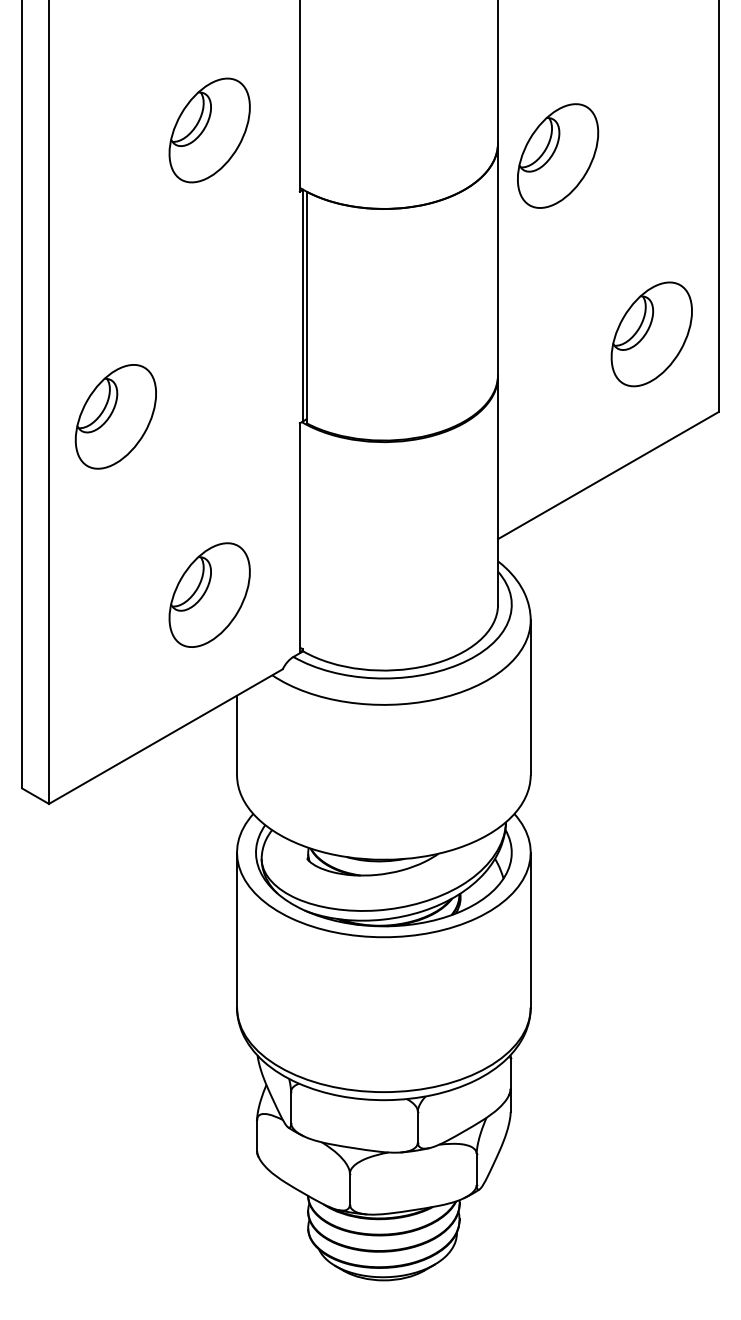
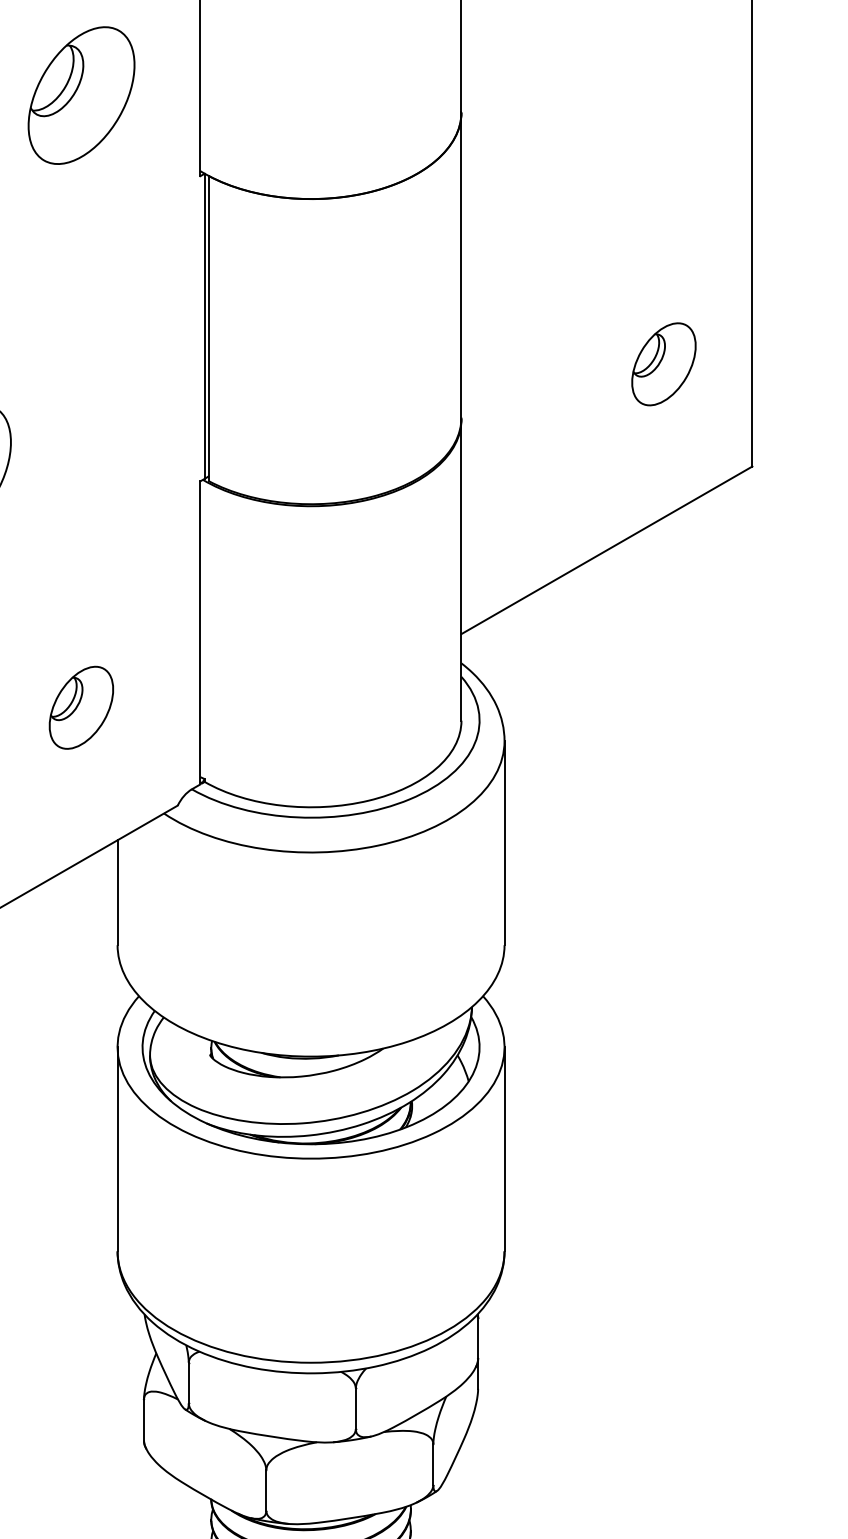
part: (558, 155) -> (541, 128), removed
part: (651, 334) -> (663, 364), size x0.6
part: (209, 594) -> (81, 707), size x0.6

